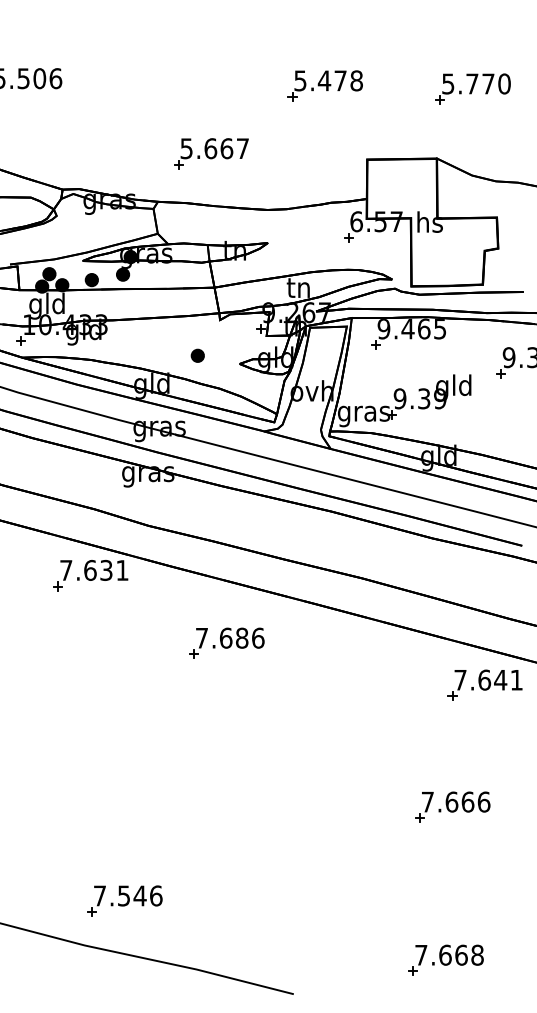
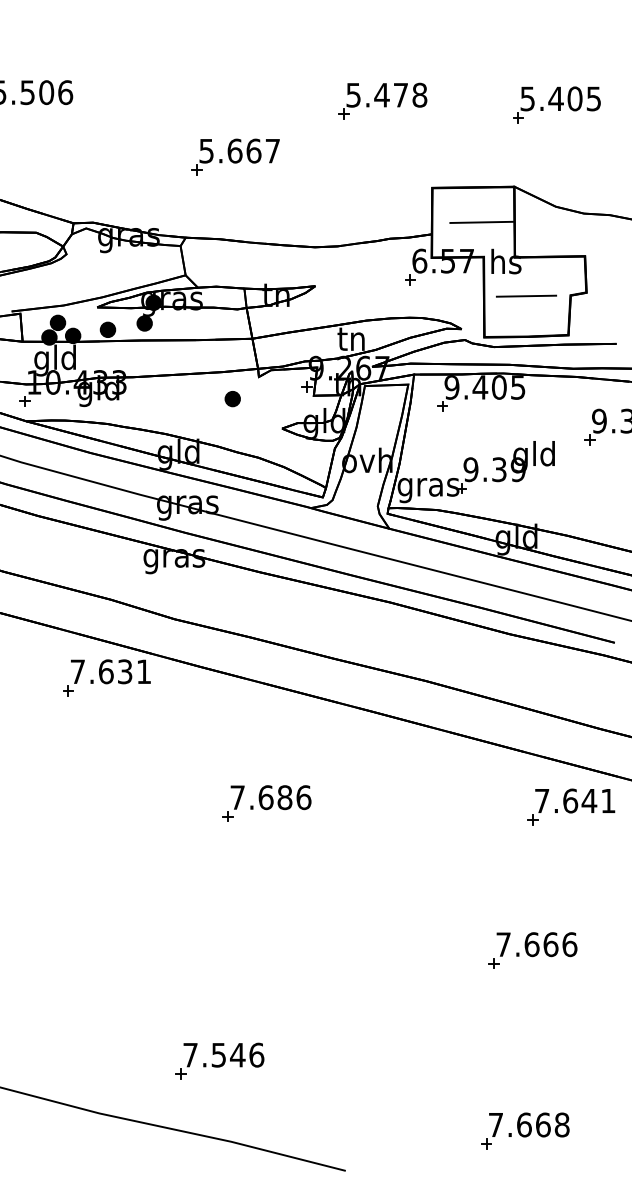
text: (487, 83) -> (574, 98), 5.770 -> 5.405
part: (211, 153) -> (235, 156), moved
line: (409, 188) -> (481, 221), added
line: (447, 250) -> (526, 295), added
text: (424, 329) -> (499, 387), 9.465 -> 9.405
part: (197, 356) -> (232, 399), moved
part: (226, 643) -> (266, 803), moved
part: (124, 900) -> (219, 1060), moved

